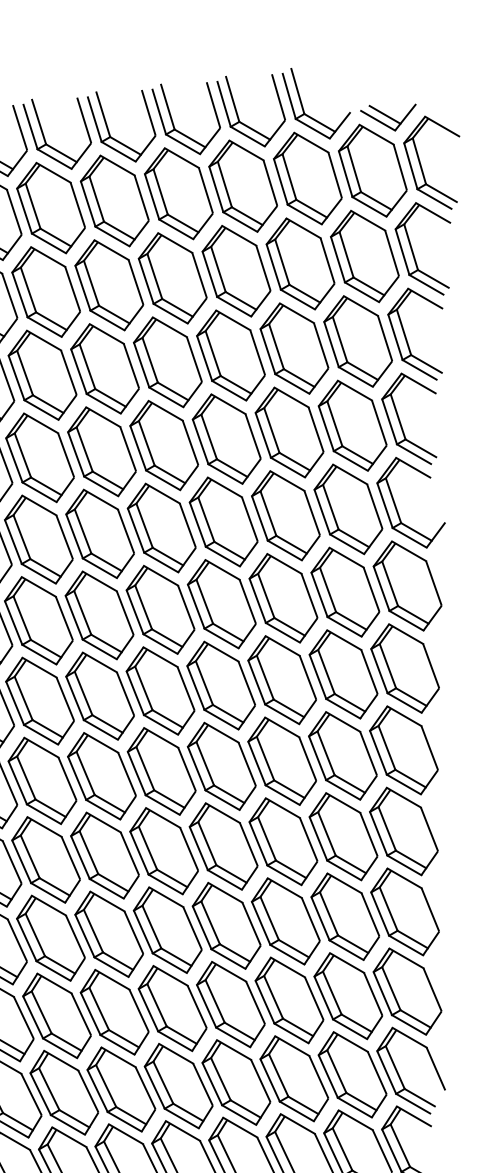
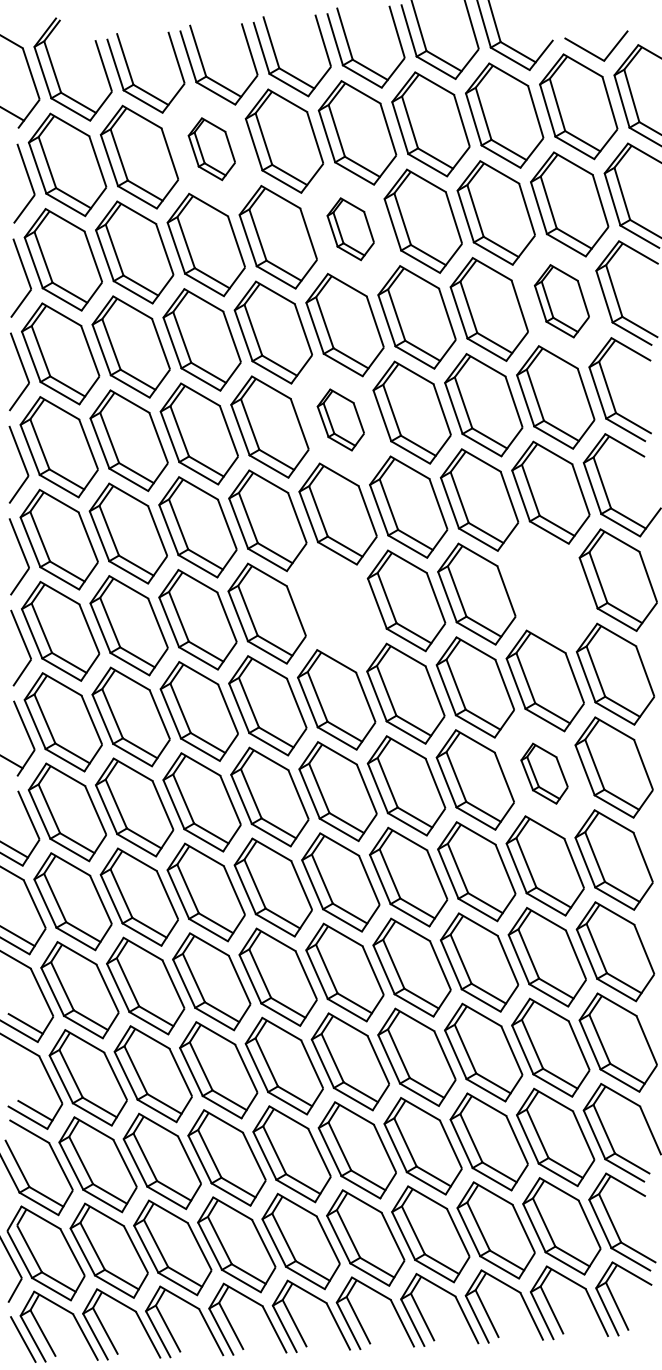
line: (384, 114) -> (592, 42), removed
part: (50, 207) -> (211, 148), size x0.6
part: (172, 277) -> (350, 228), size x0.6
part: (357, 340) -> (561, 300), size x0.7
part: (163, 445) -> (340, 419), size x0.6
part: (344, 591) -> (546, 586), removed
part: (160, 609) -> (336, 607), removed
part: (342, 755) -> (544, 773), size x0.6

